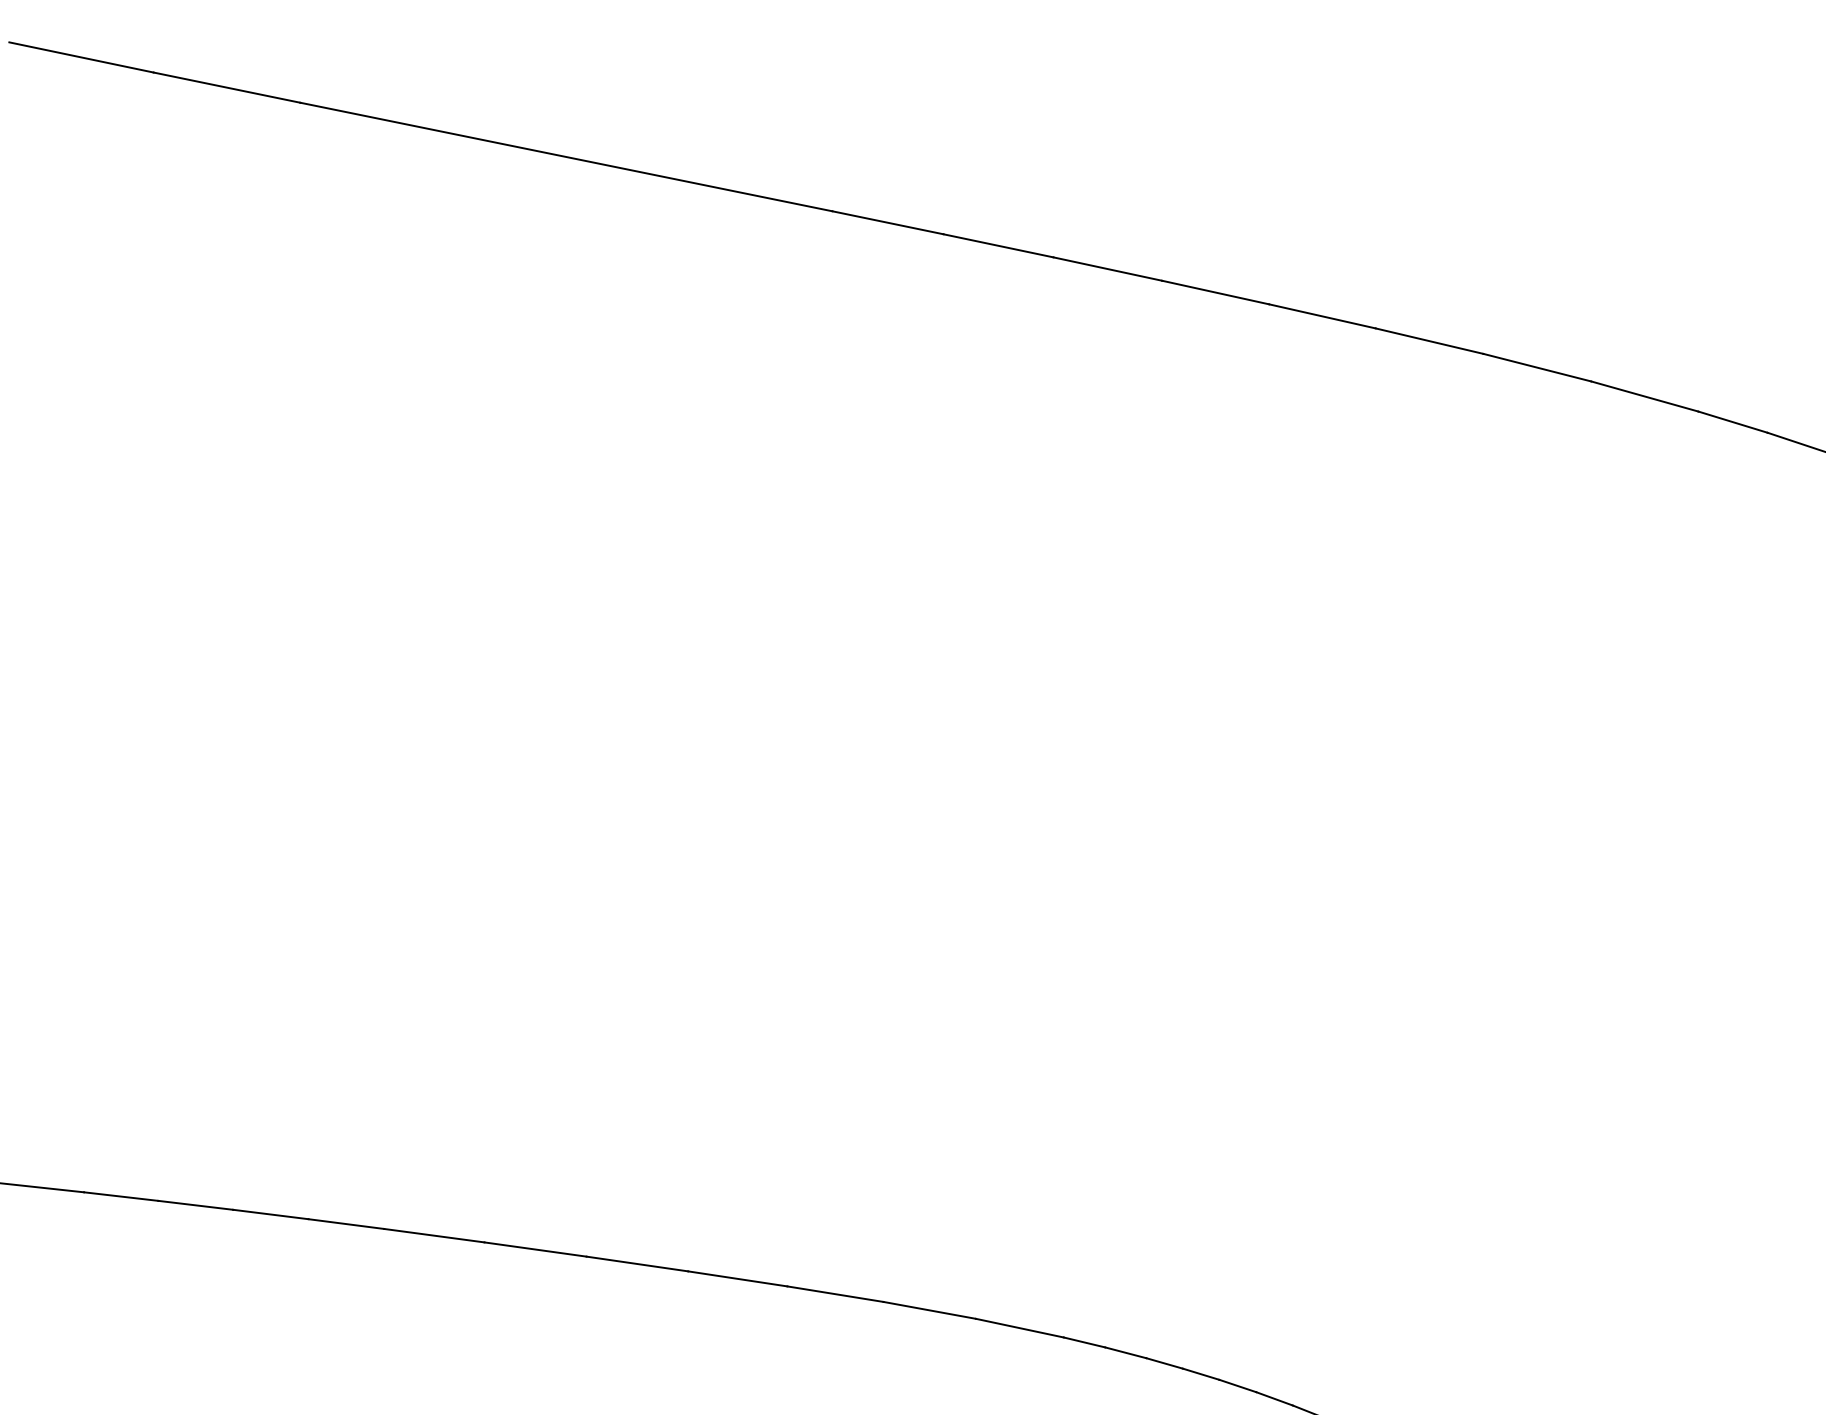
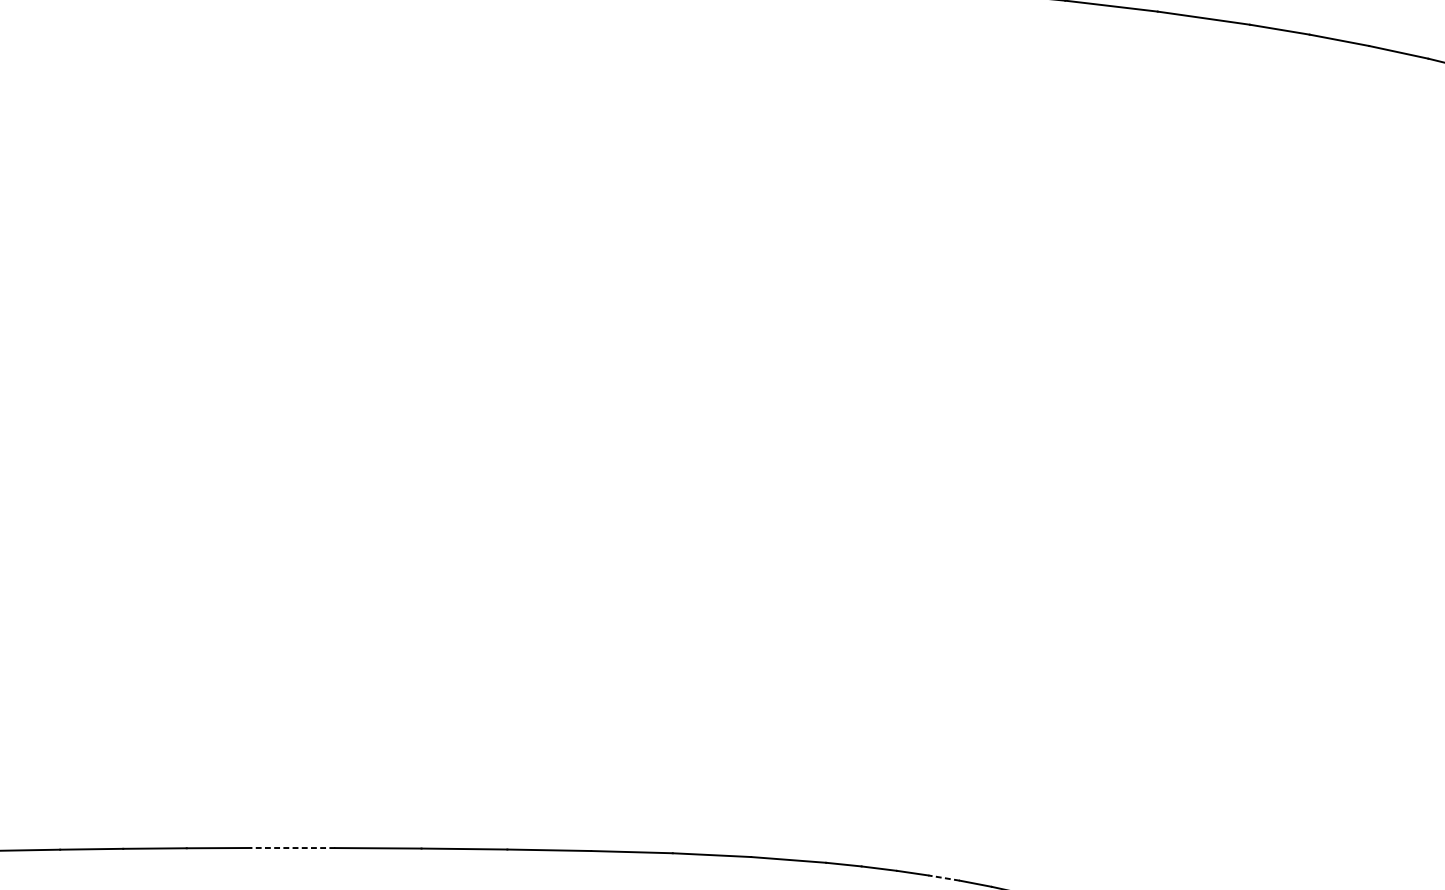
line: (434, 1235) -> (293, 847), solid -> dashed
line: (1200, 1374) -> (943, 878), solid -> dashed

